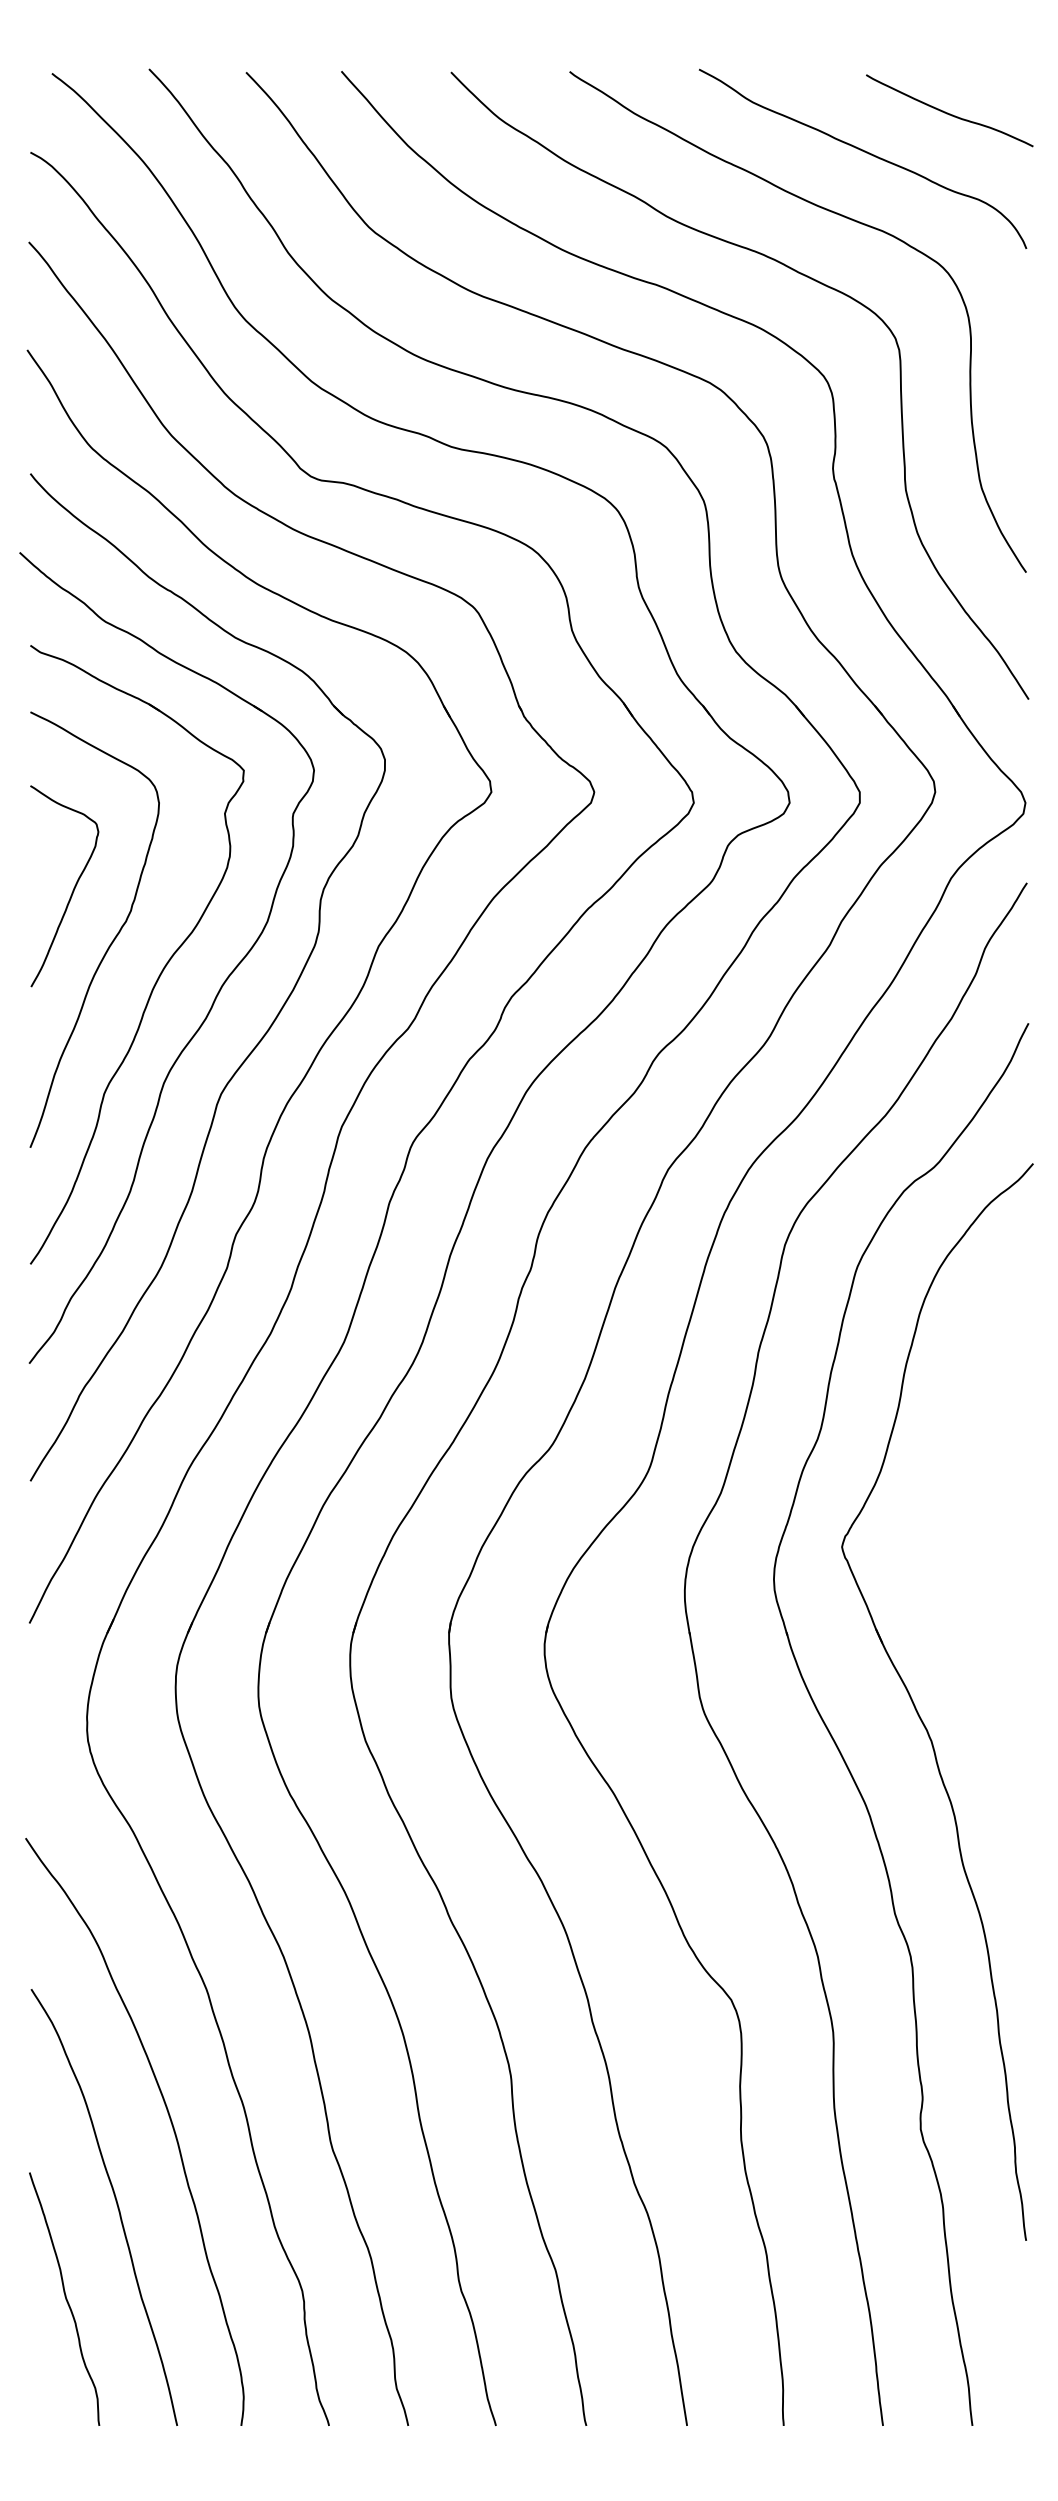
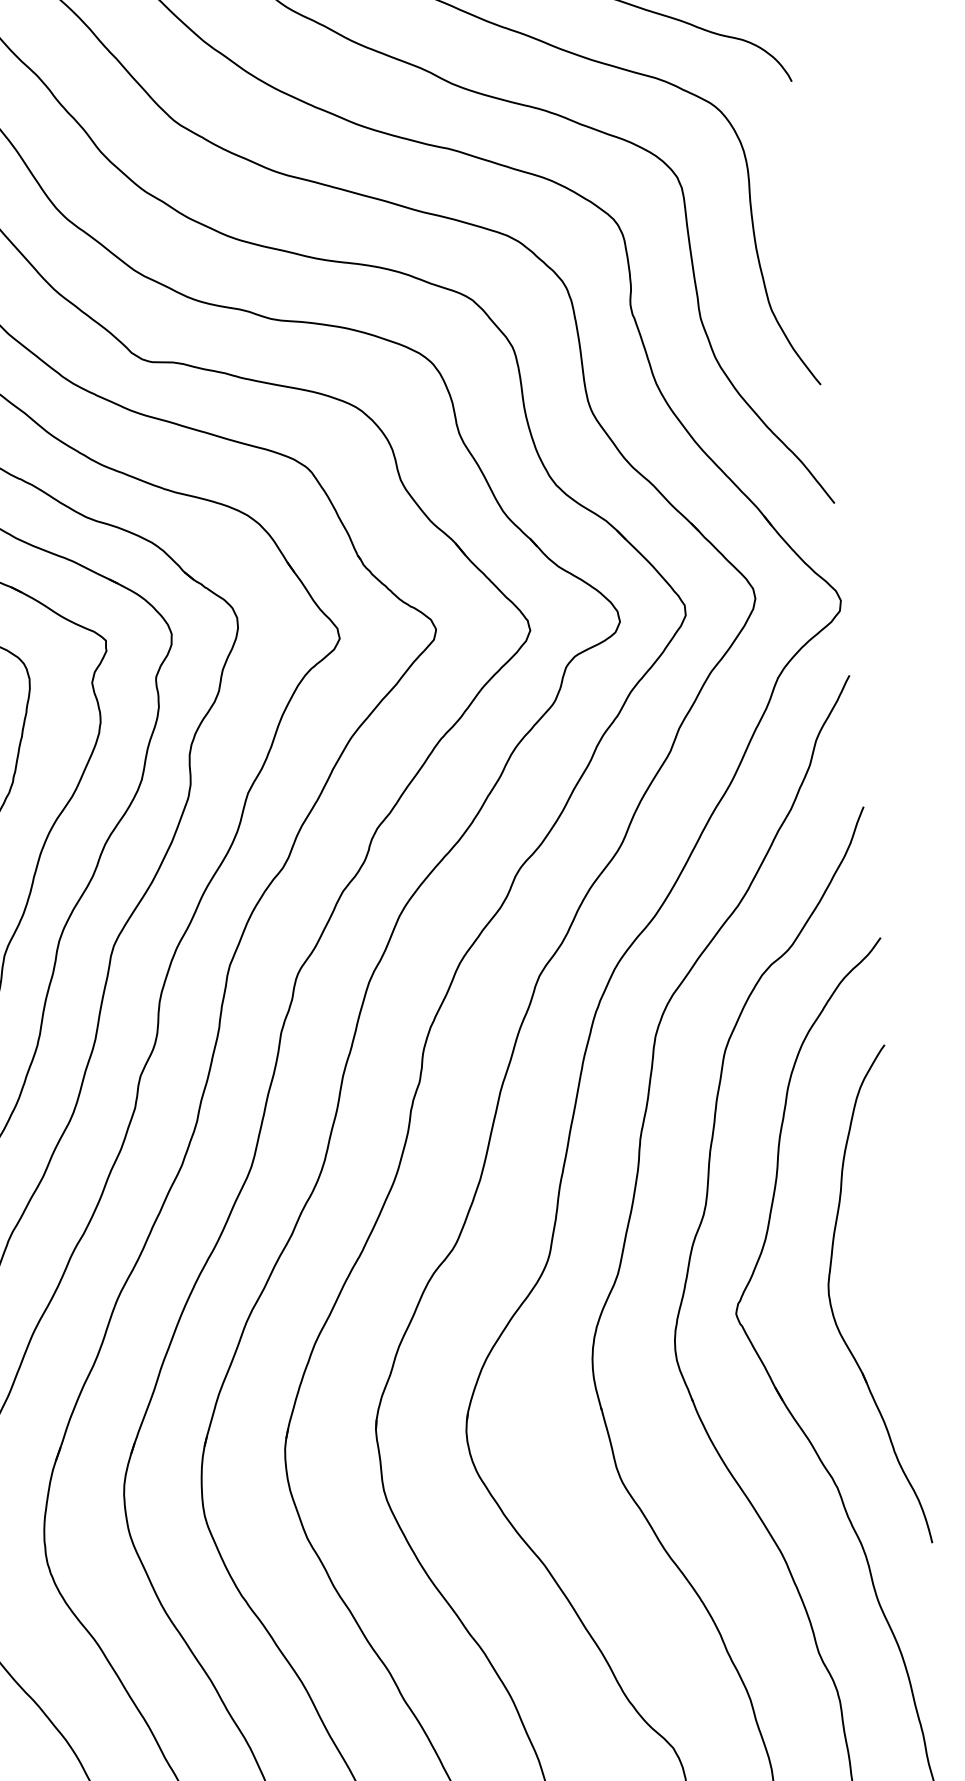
part: (944, 1549) -> (832, 1307), added

